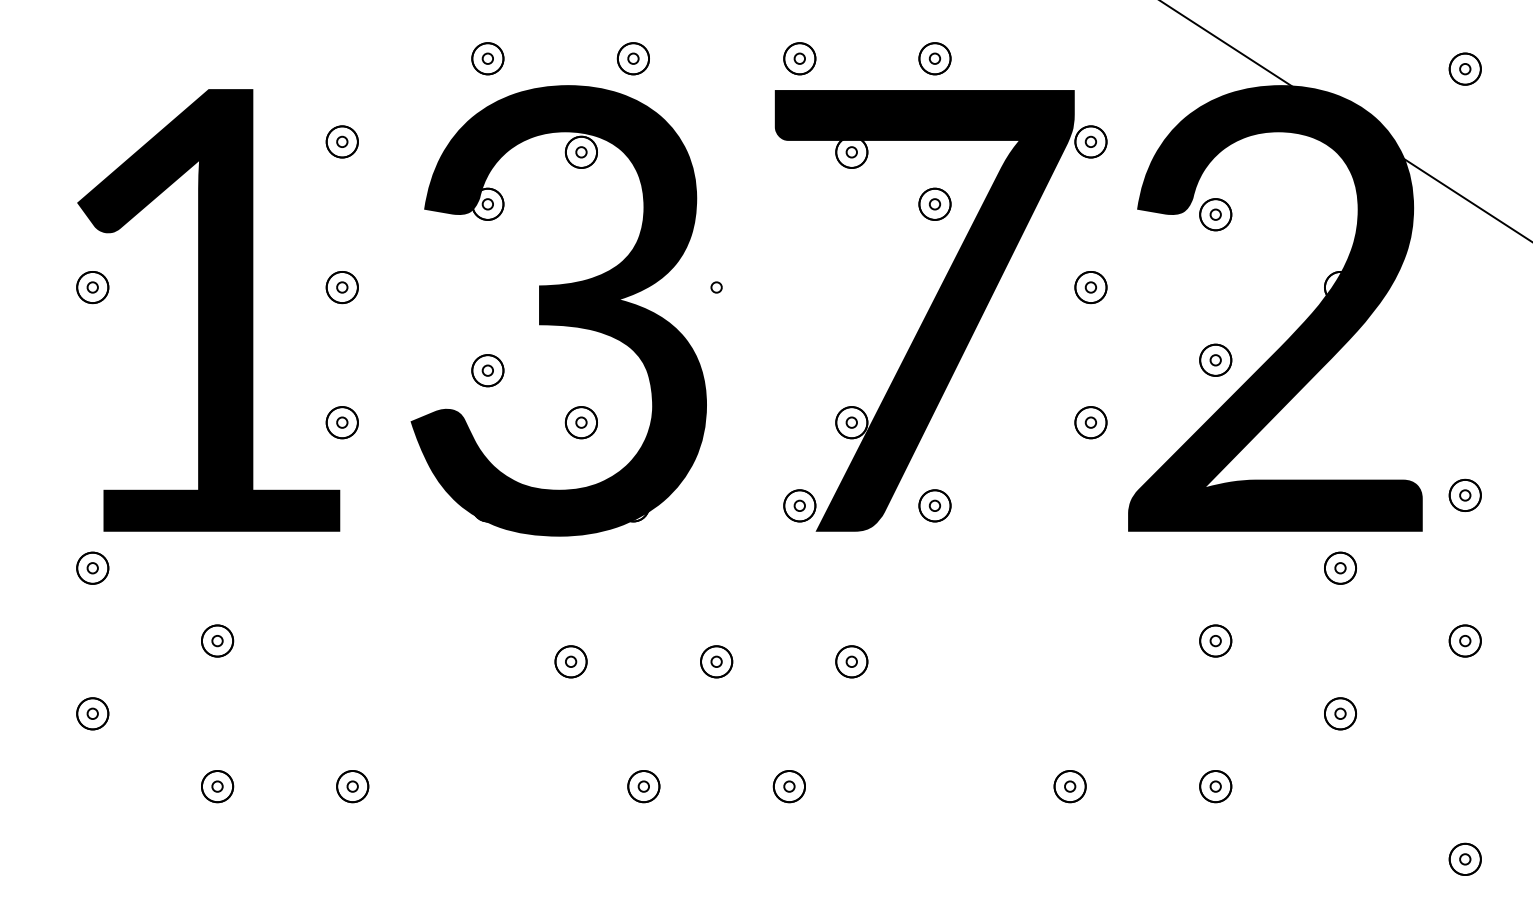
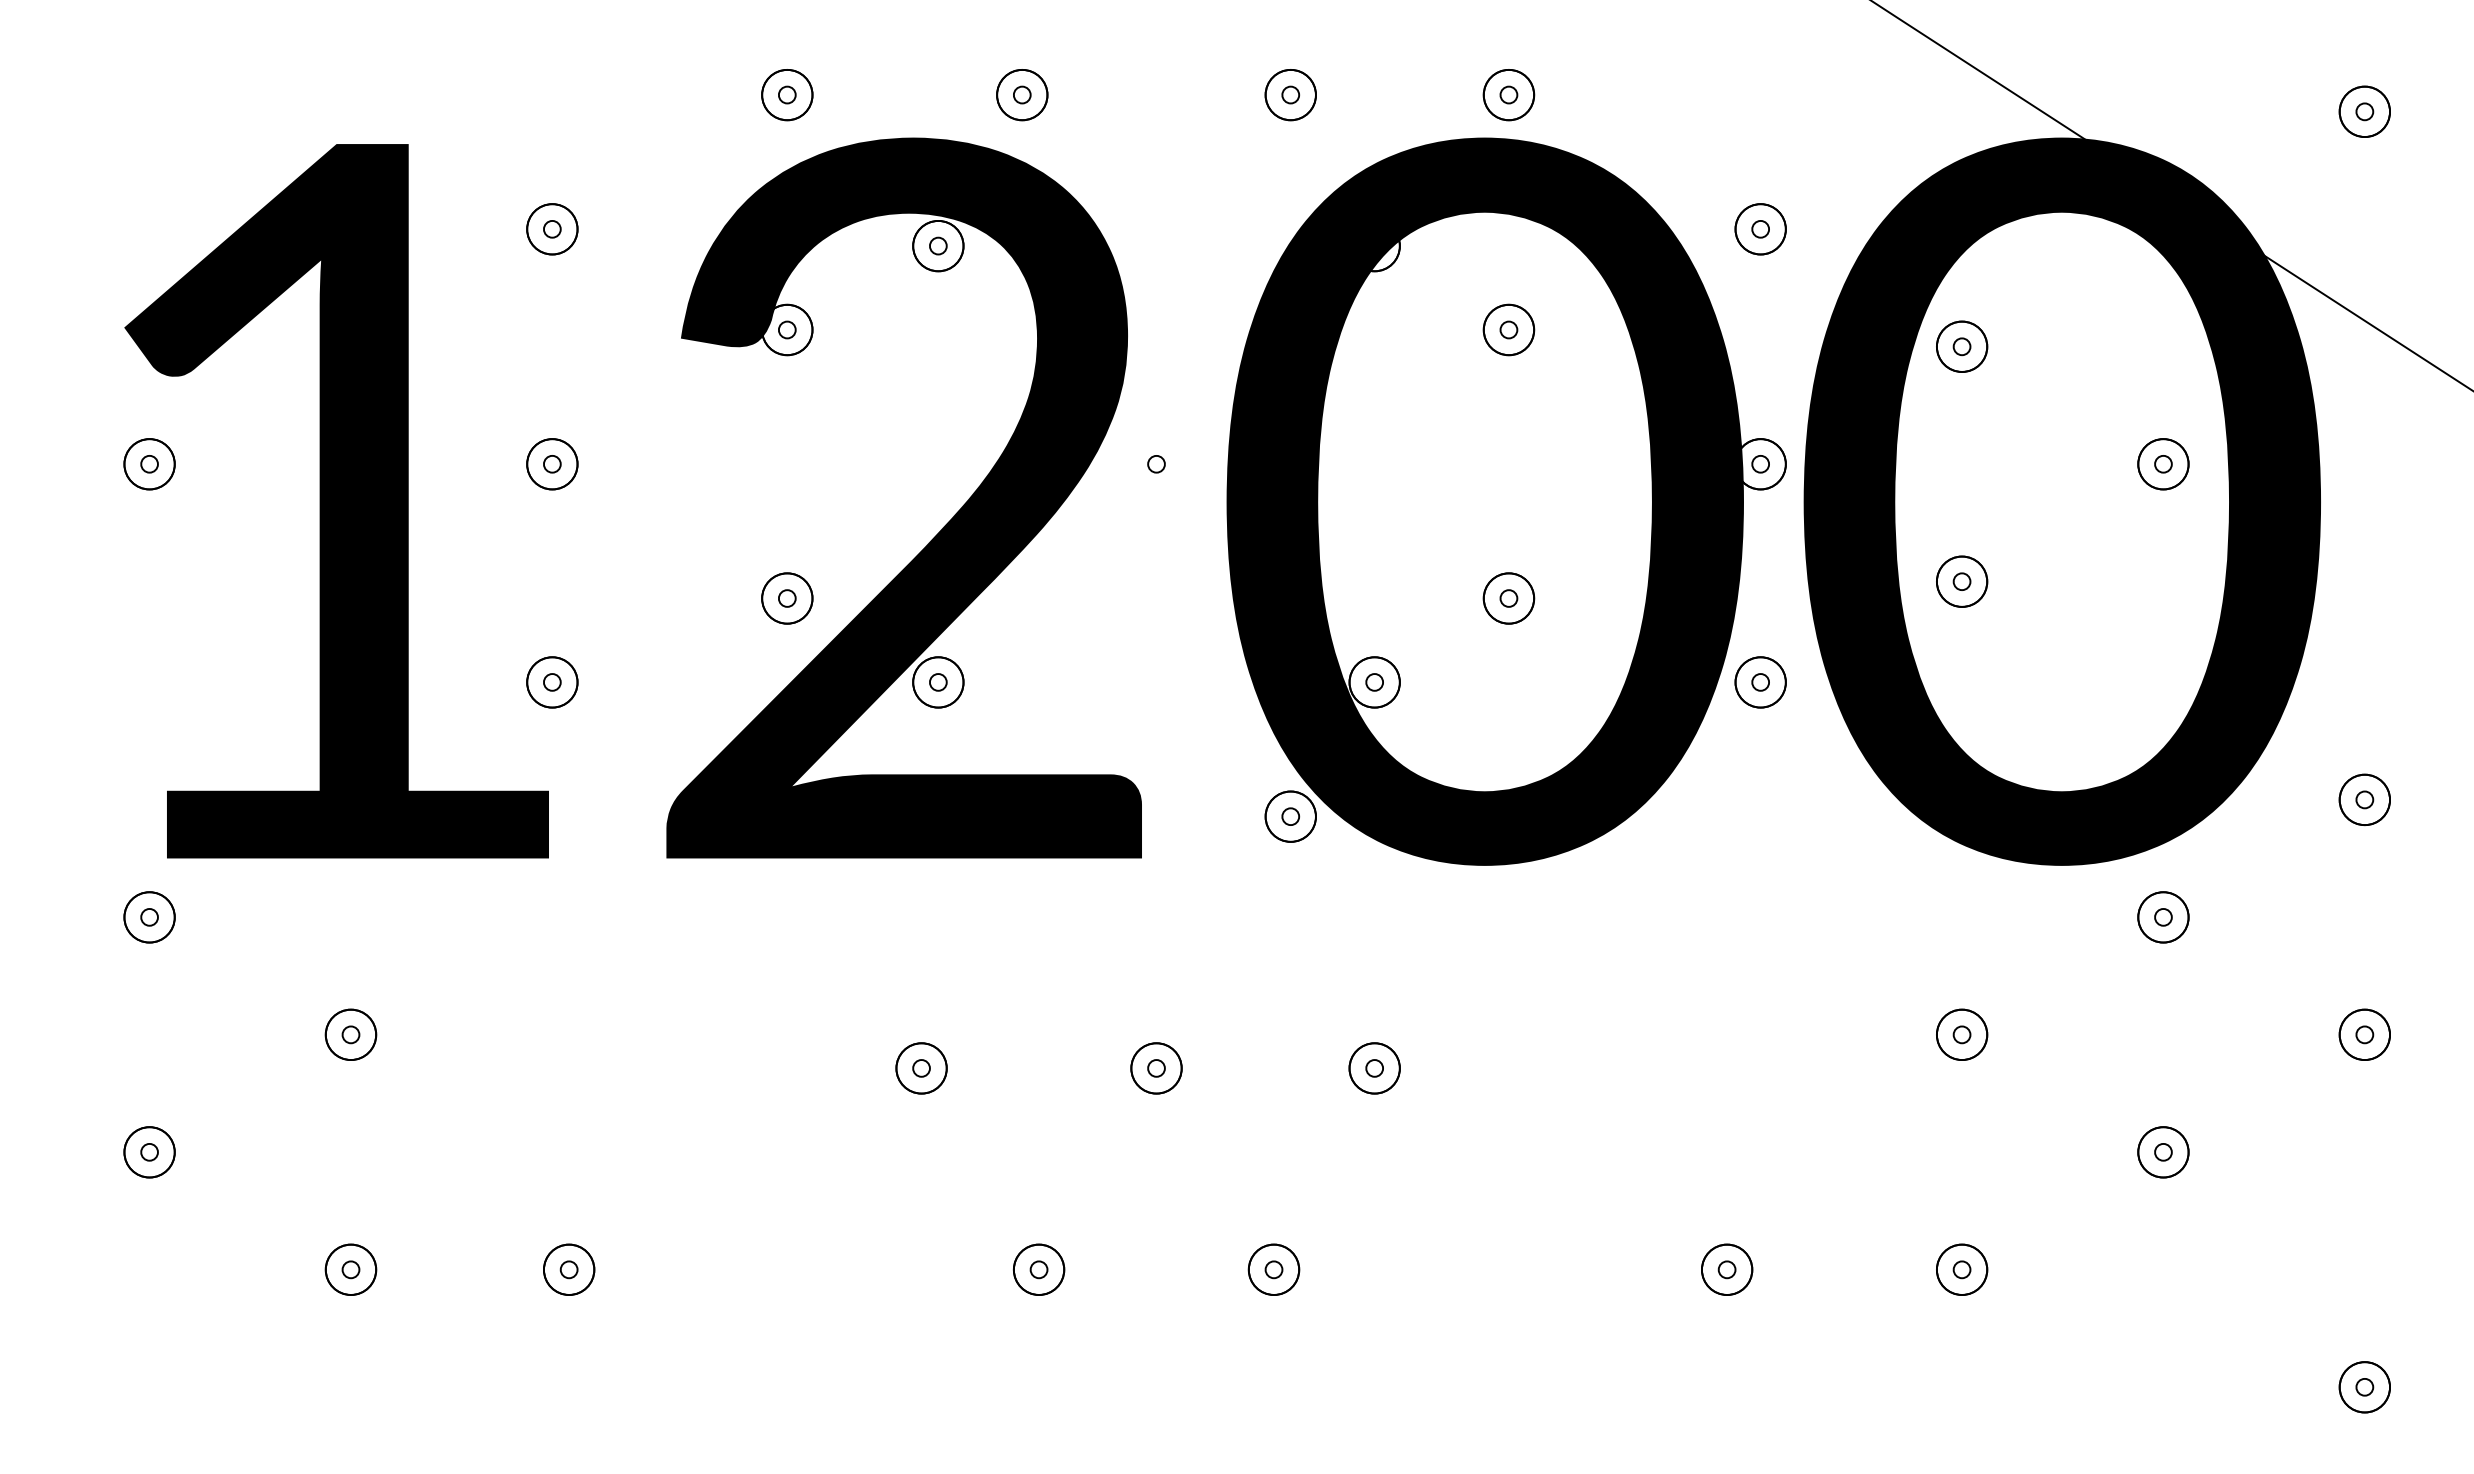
text: (924, 310) -> (1492, 501), 1372 -> 1200

